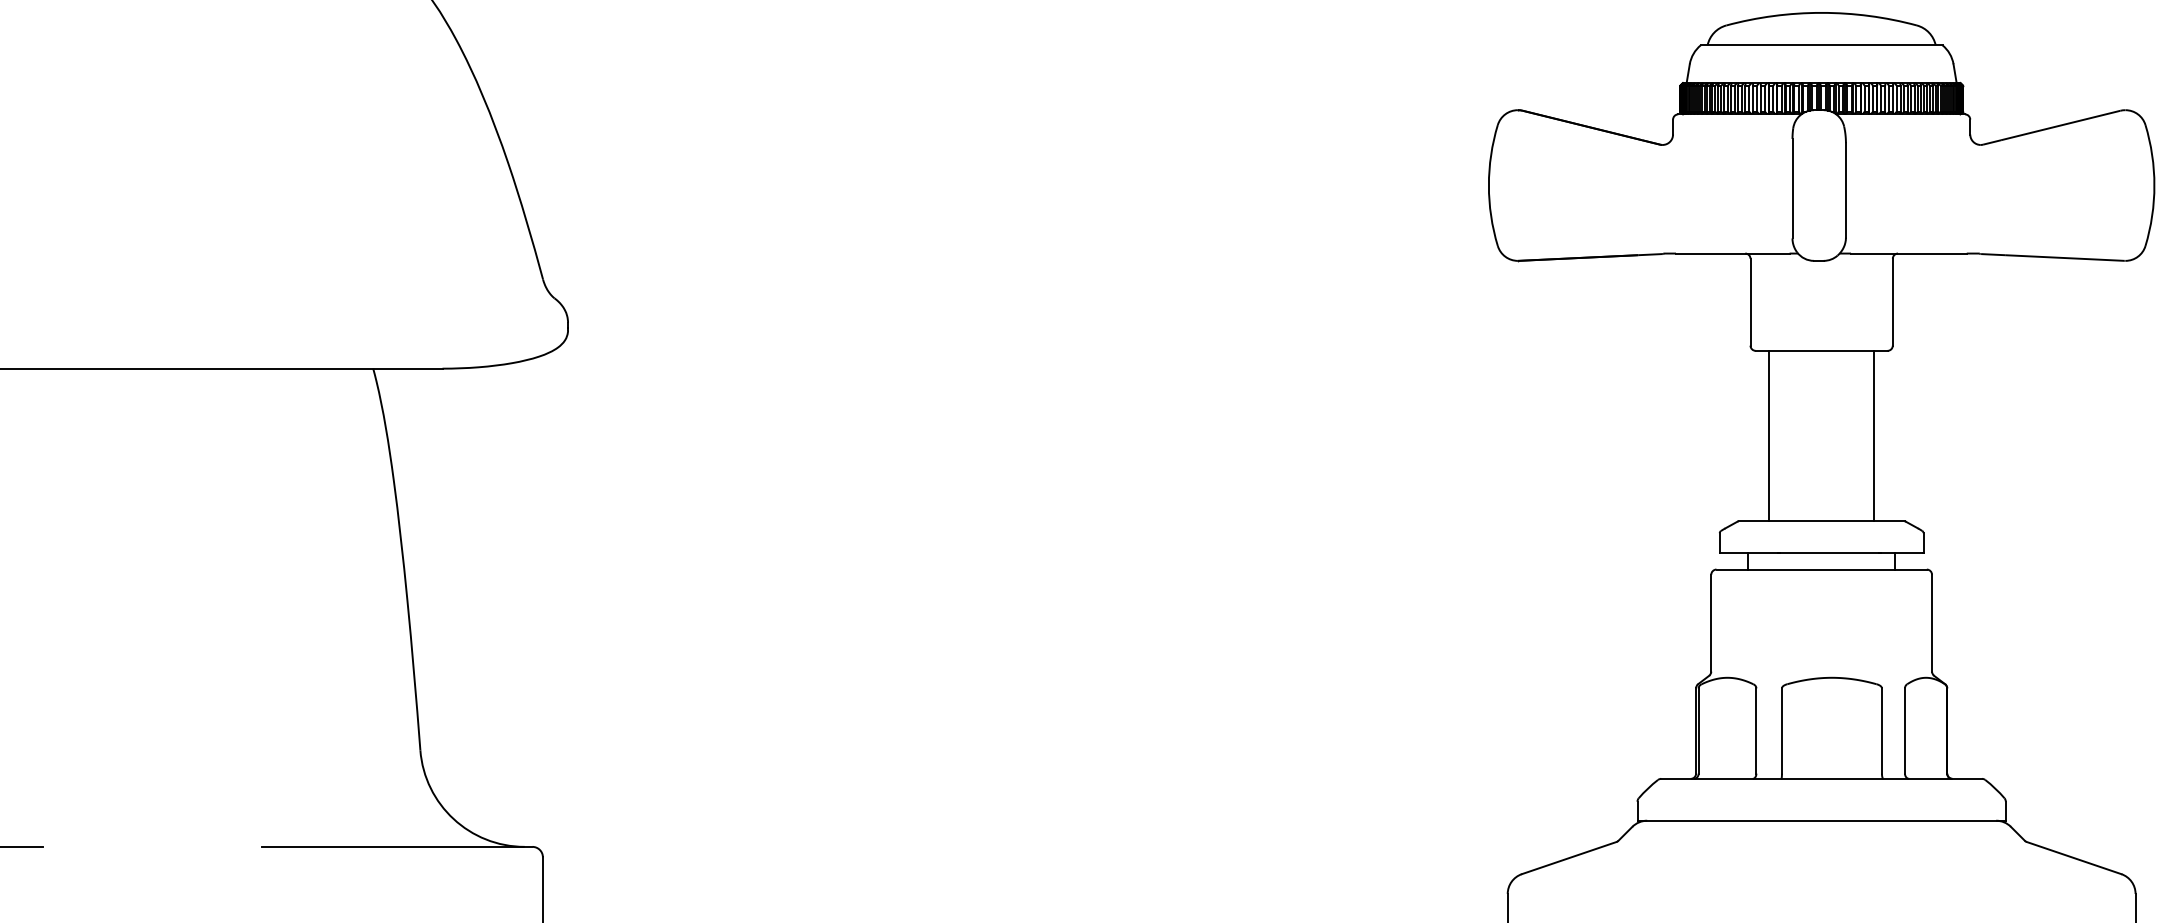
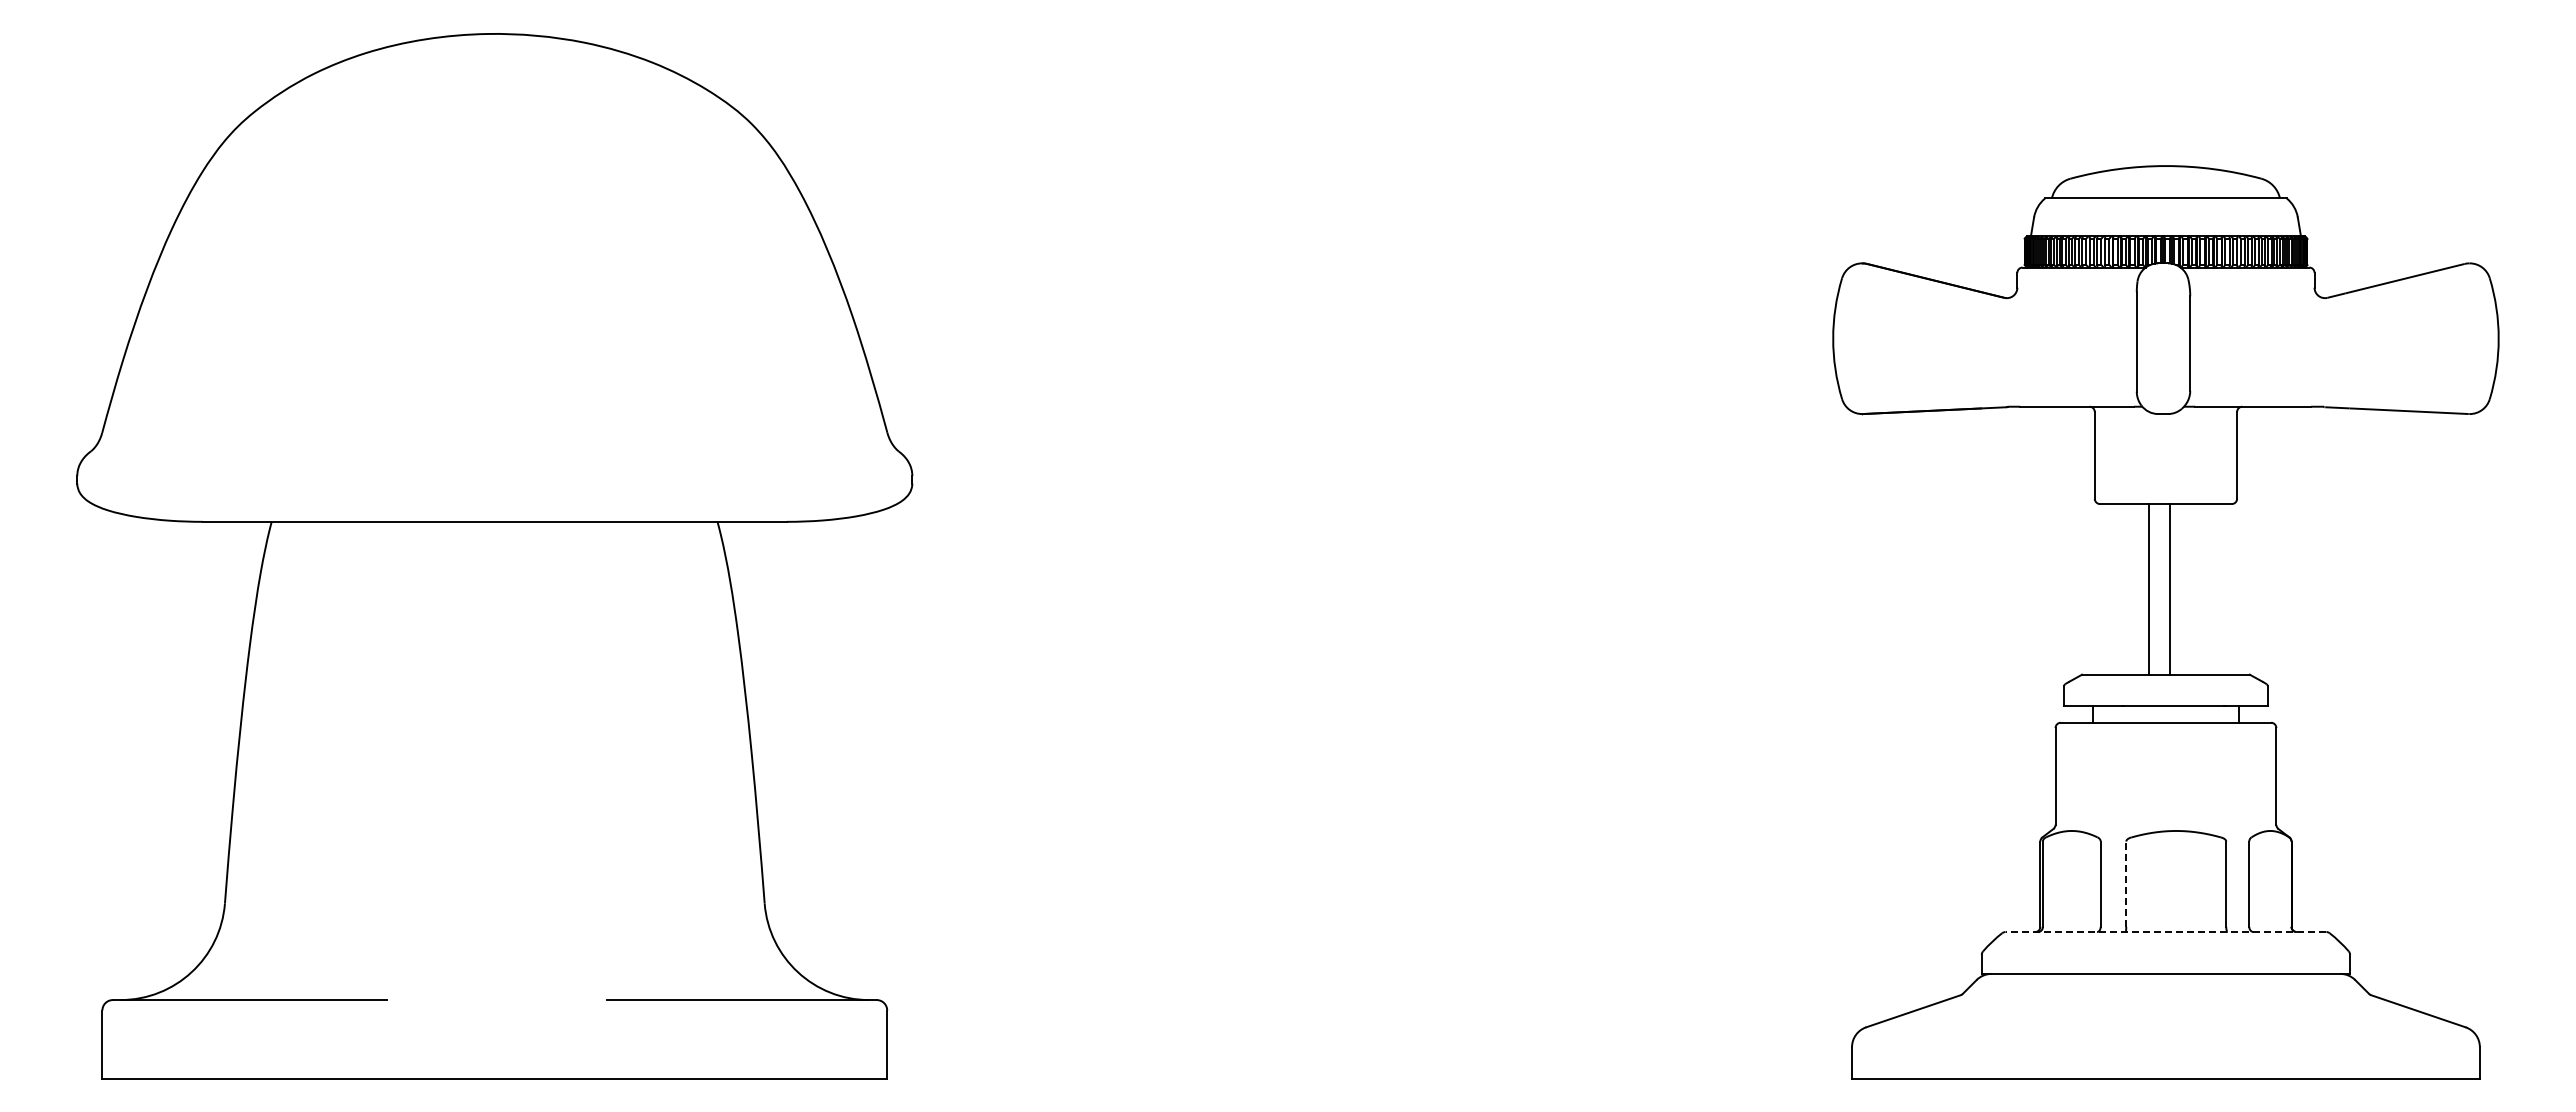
line: (1769, 436) -> (2148, 589), moved
line: (1874, 436) -> (2170, 589), moved
line: (1782, 731) -> (2126, 884), solid -> dashed
line: (1821, 779) -> (2165, 932), solid -> dashed

